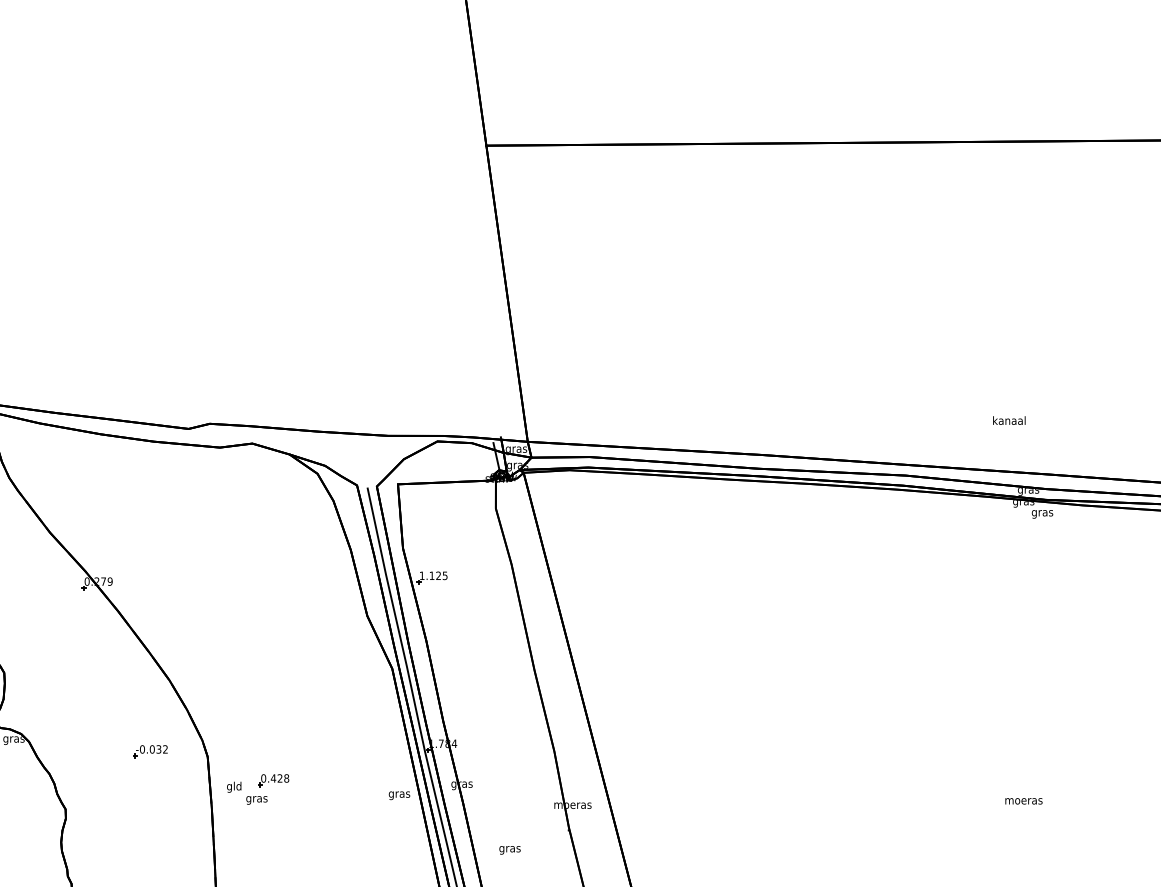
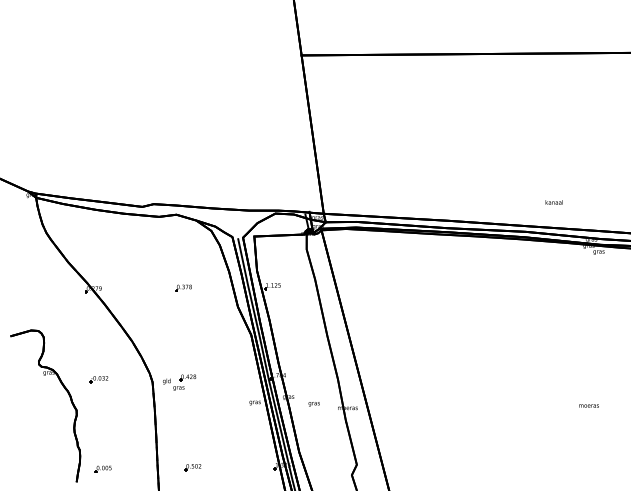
text: (1007, 420) -> (553, 202), moved
part: (265, 579) -> (183, 287), added
part: (149, 751) -> (98, 379), moved
part: (258, 789) -> (179, 382), moved
text: (508, 850) -> (313, 404), moved

